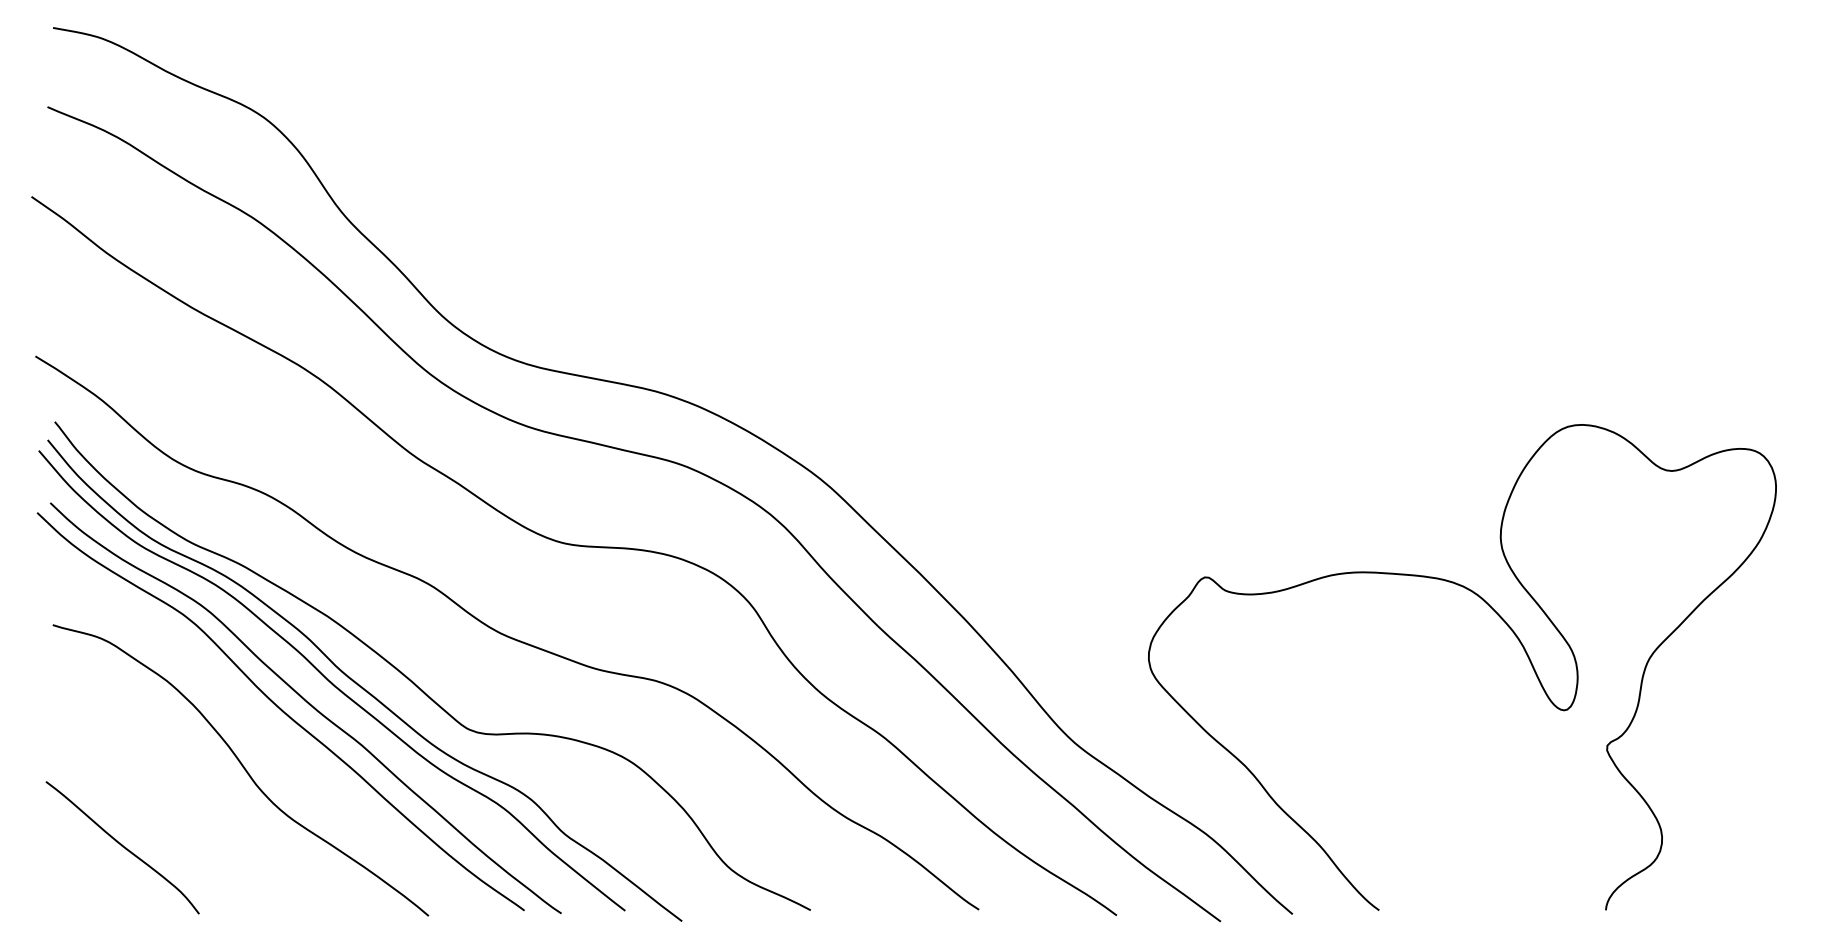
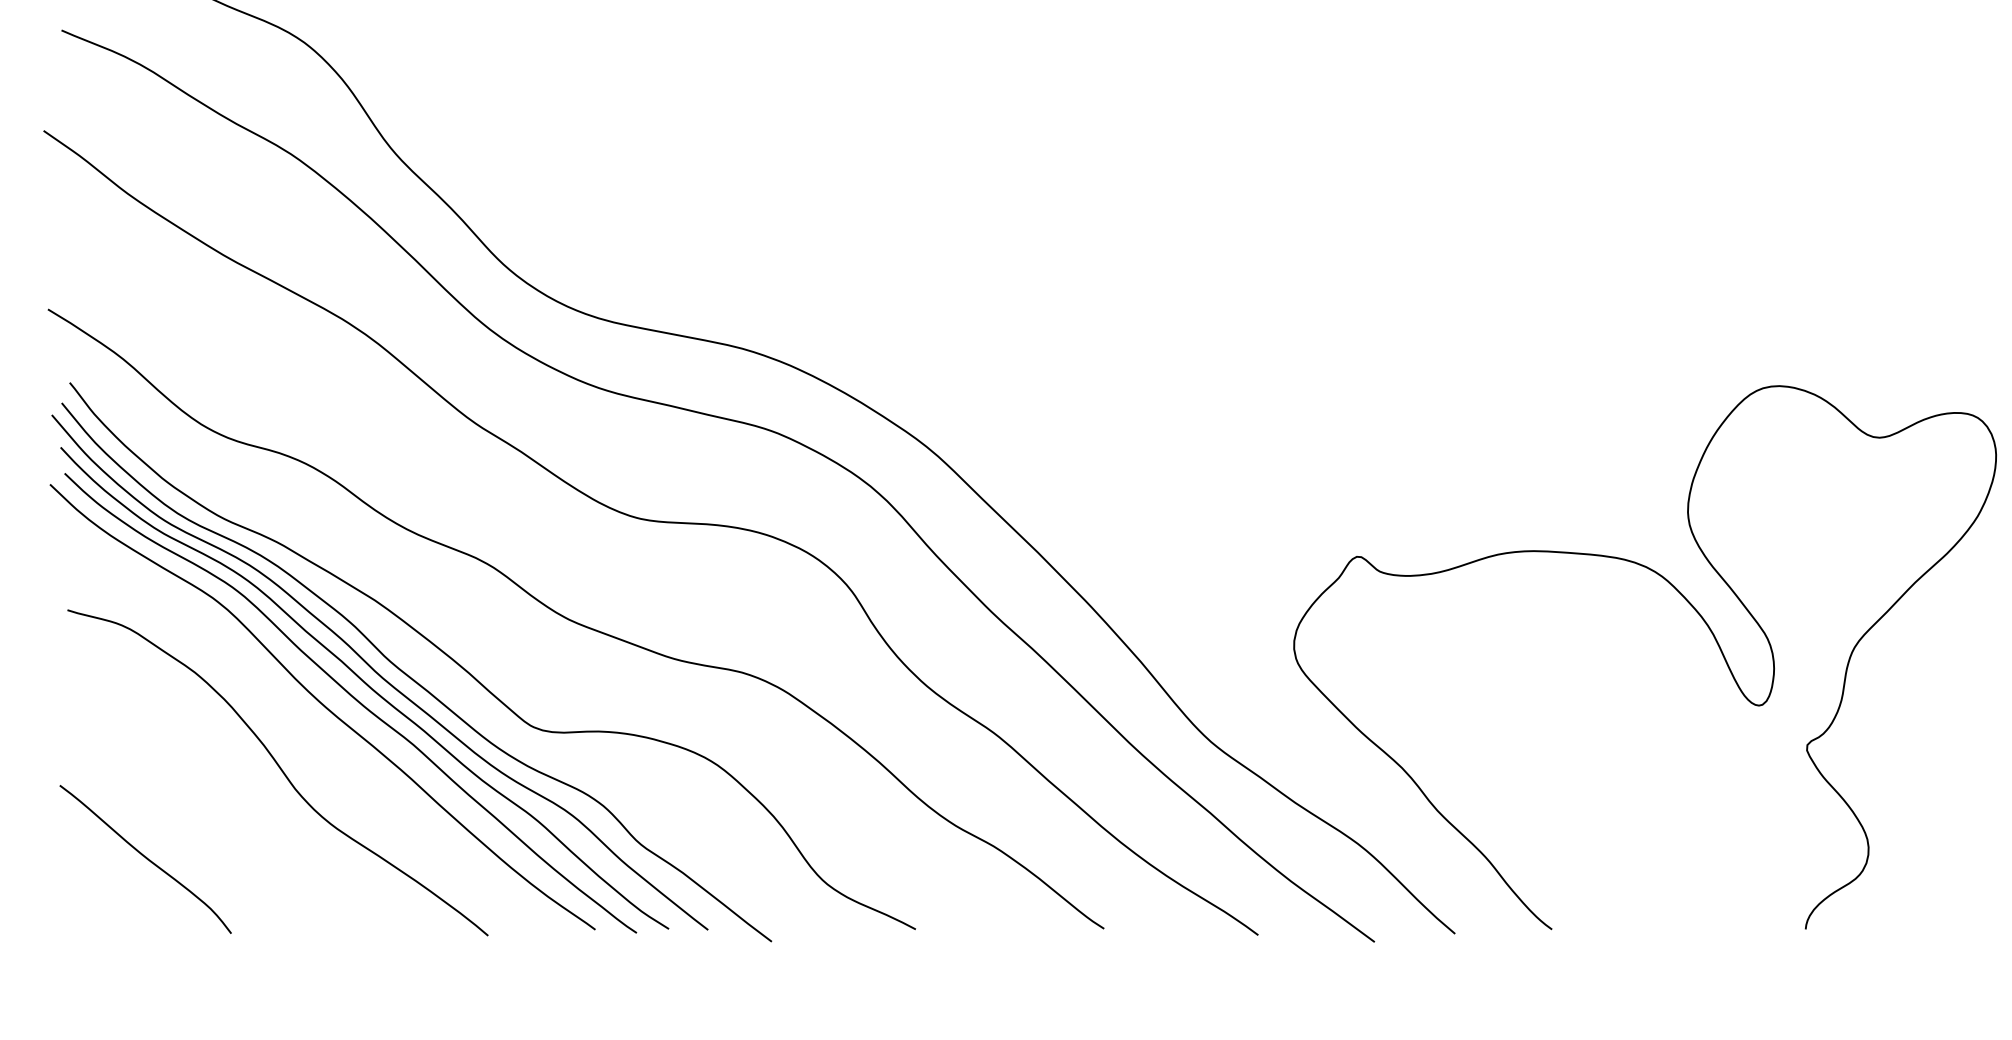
curve: (319, 692) -> (365, 685), added

